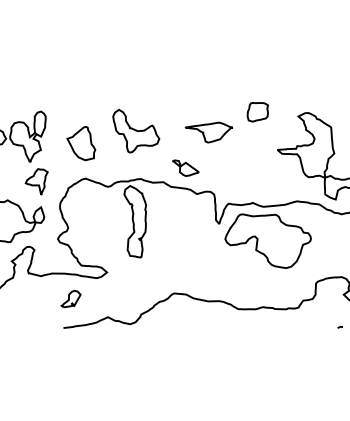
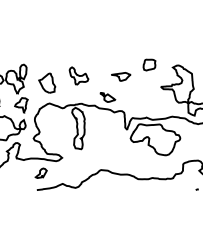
part: (135, 130) -> (78, 75), size x0.7
part: (209, 131) -> (121, 76), size x0.7

